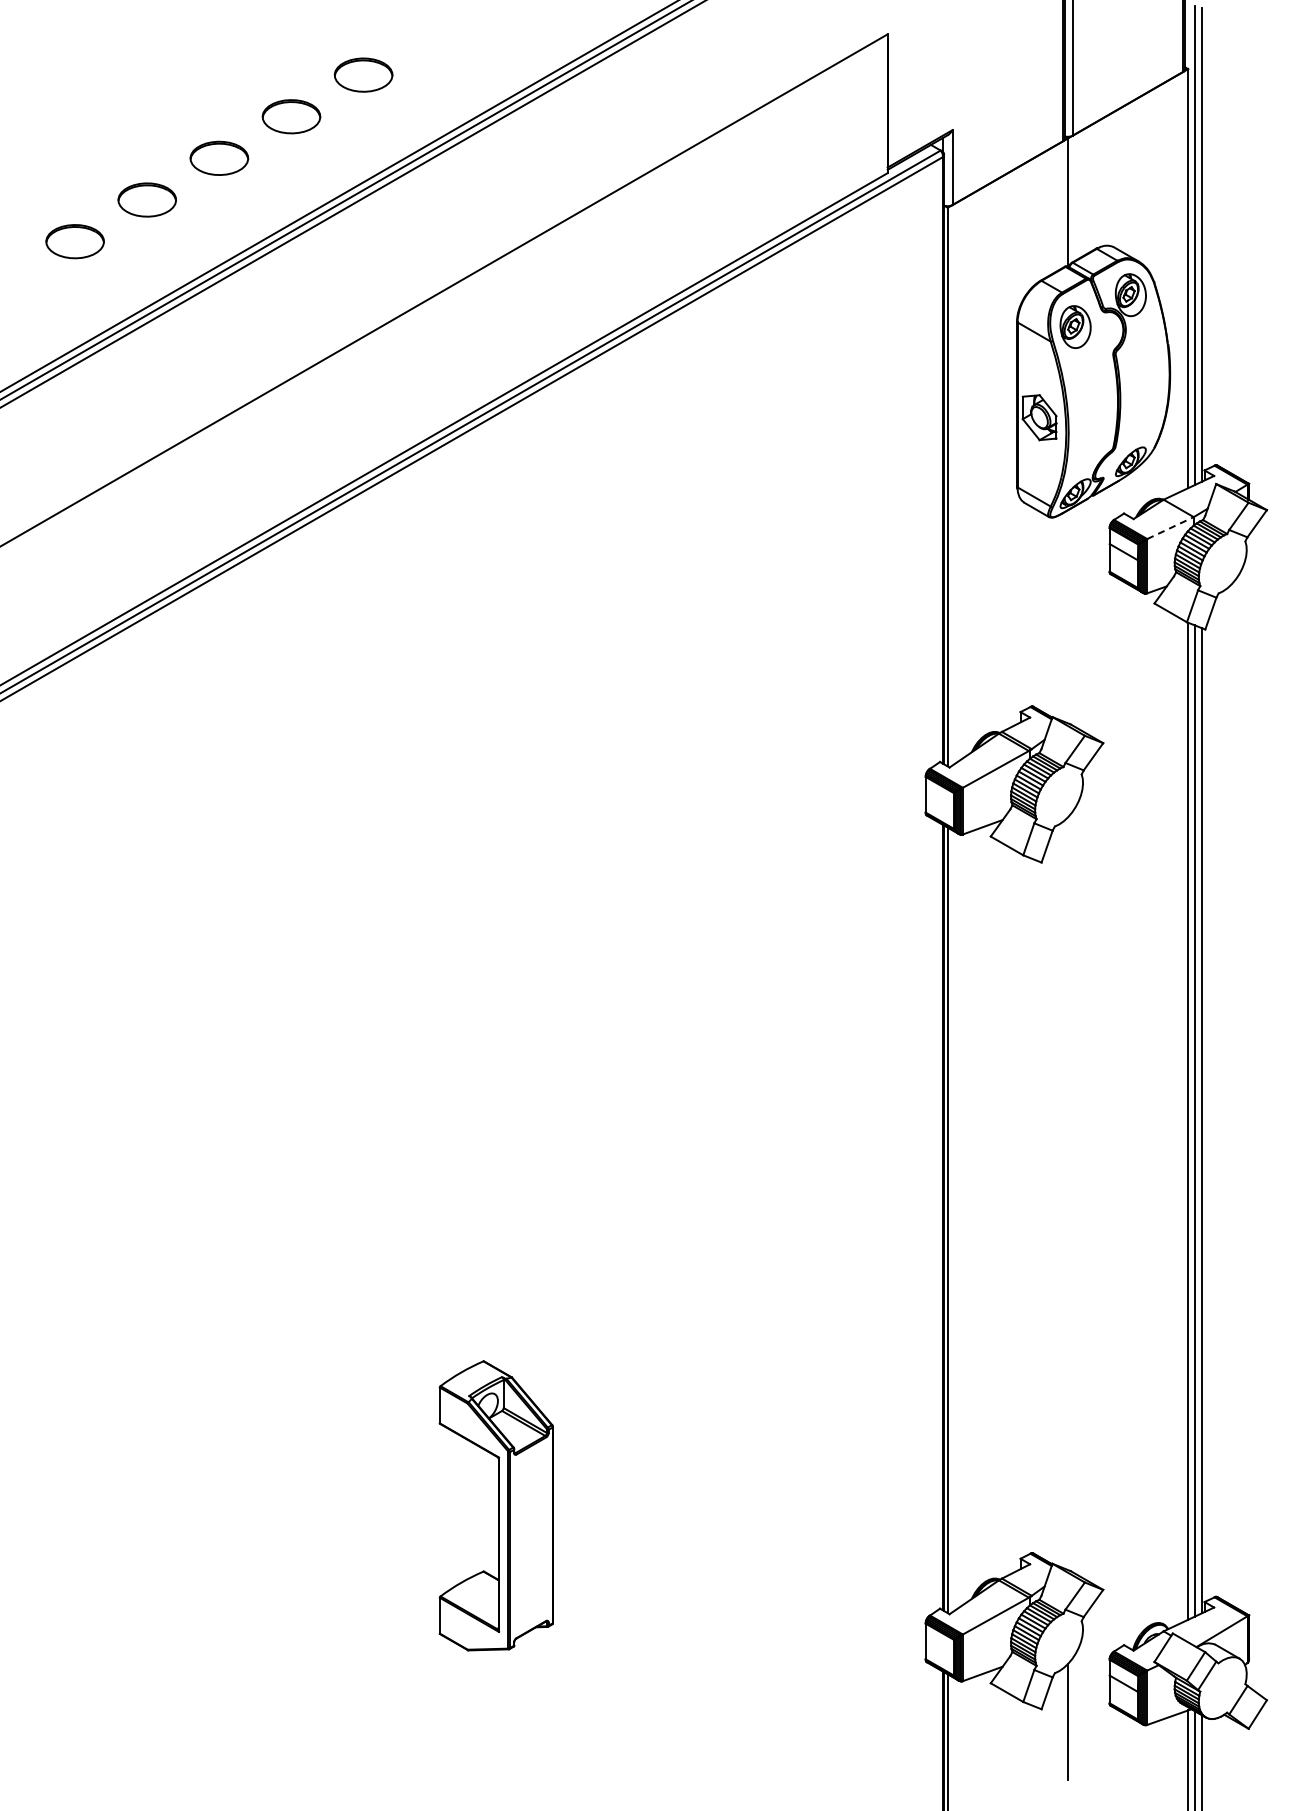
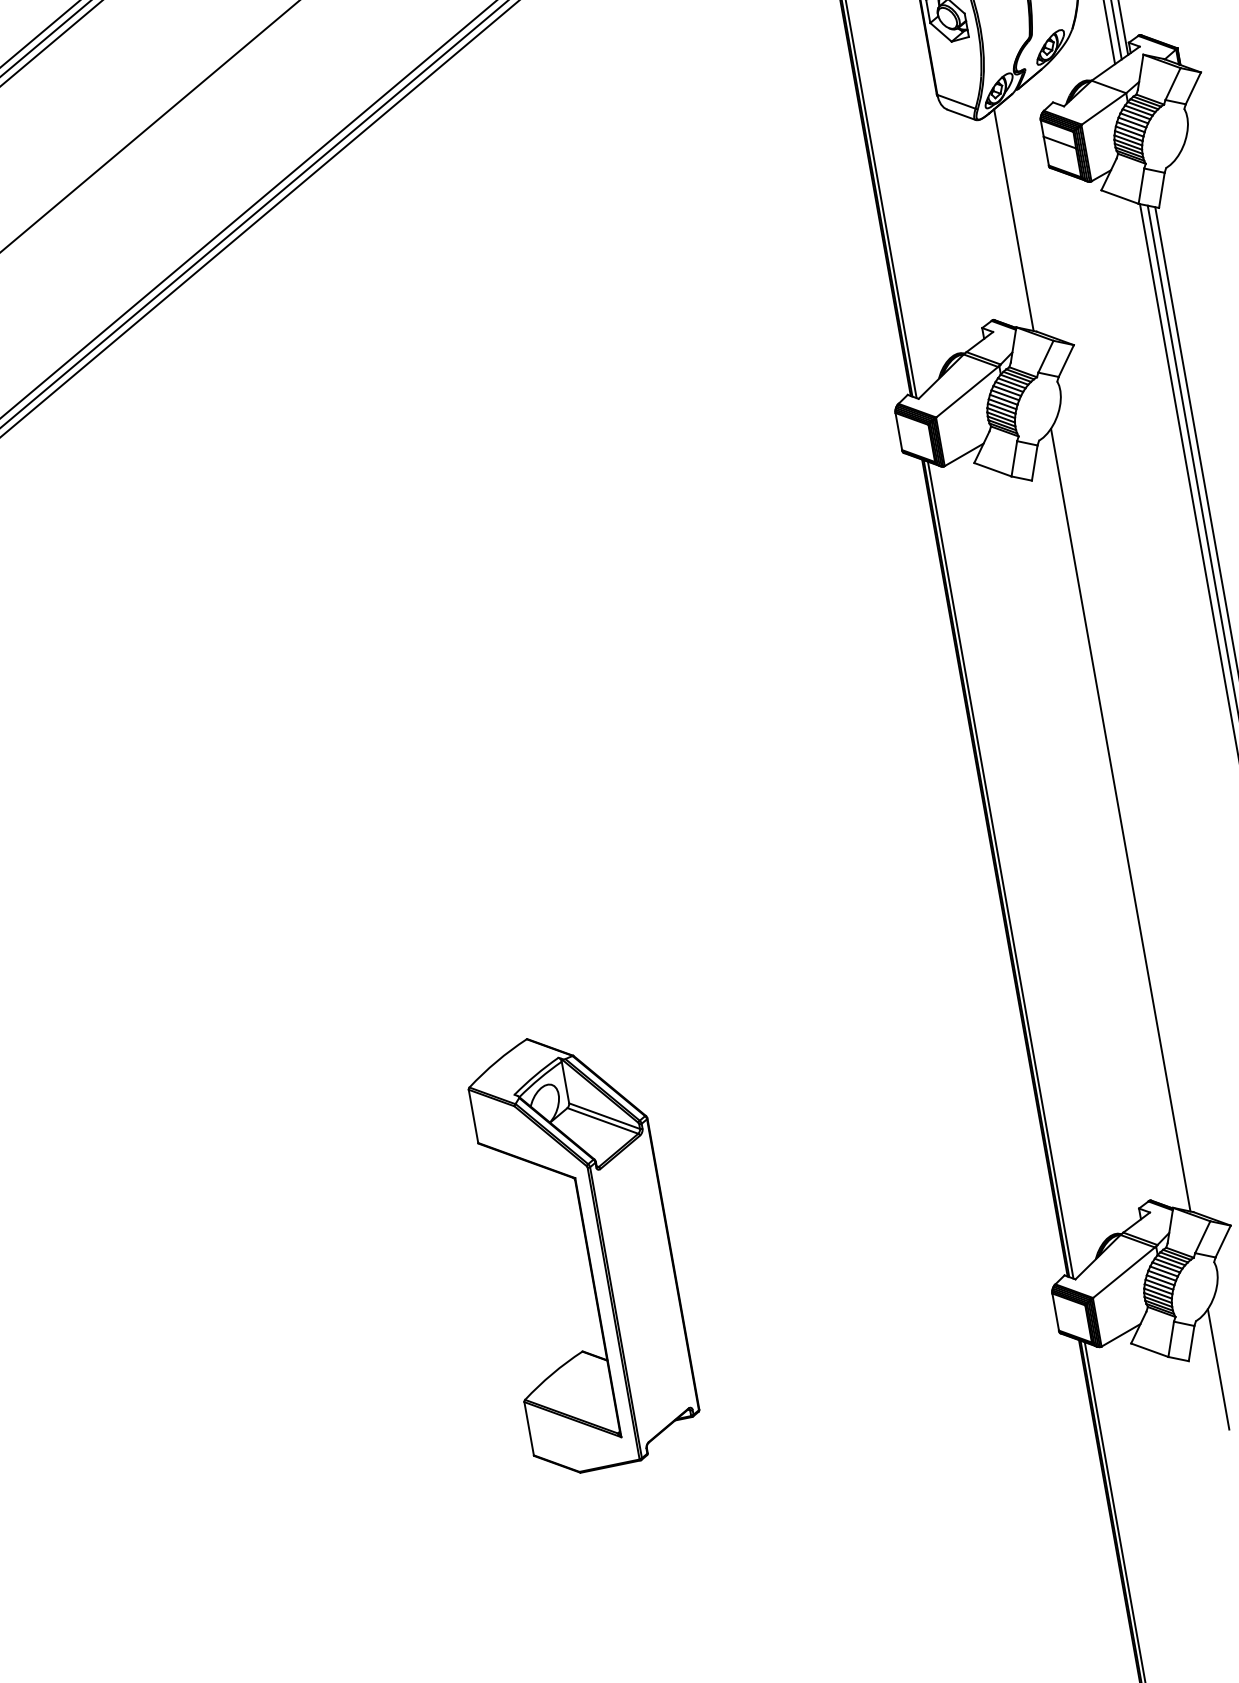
line: (1170, 528) -> (1104, 109), dashed -> solid
line: (1068, 616) -> (1014, 219), added
line: (1068, 1193) -> (1121, 819), added
part: (496, 1505) -> (584, 1250), size x1.43

